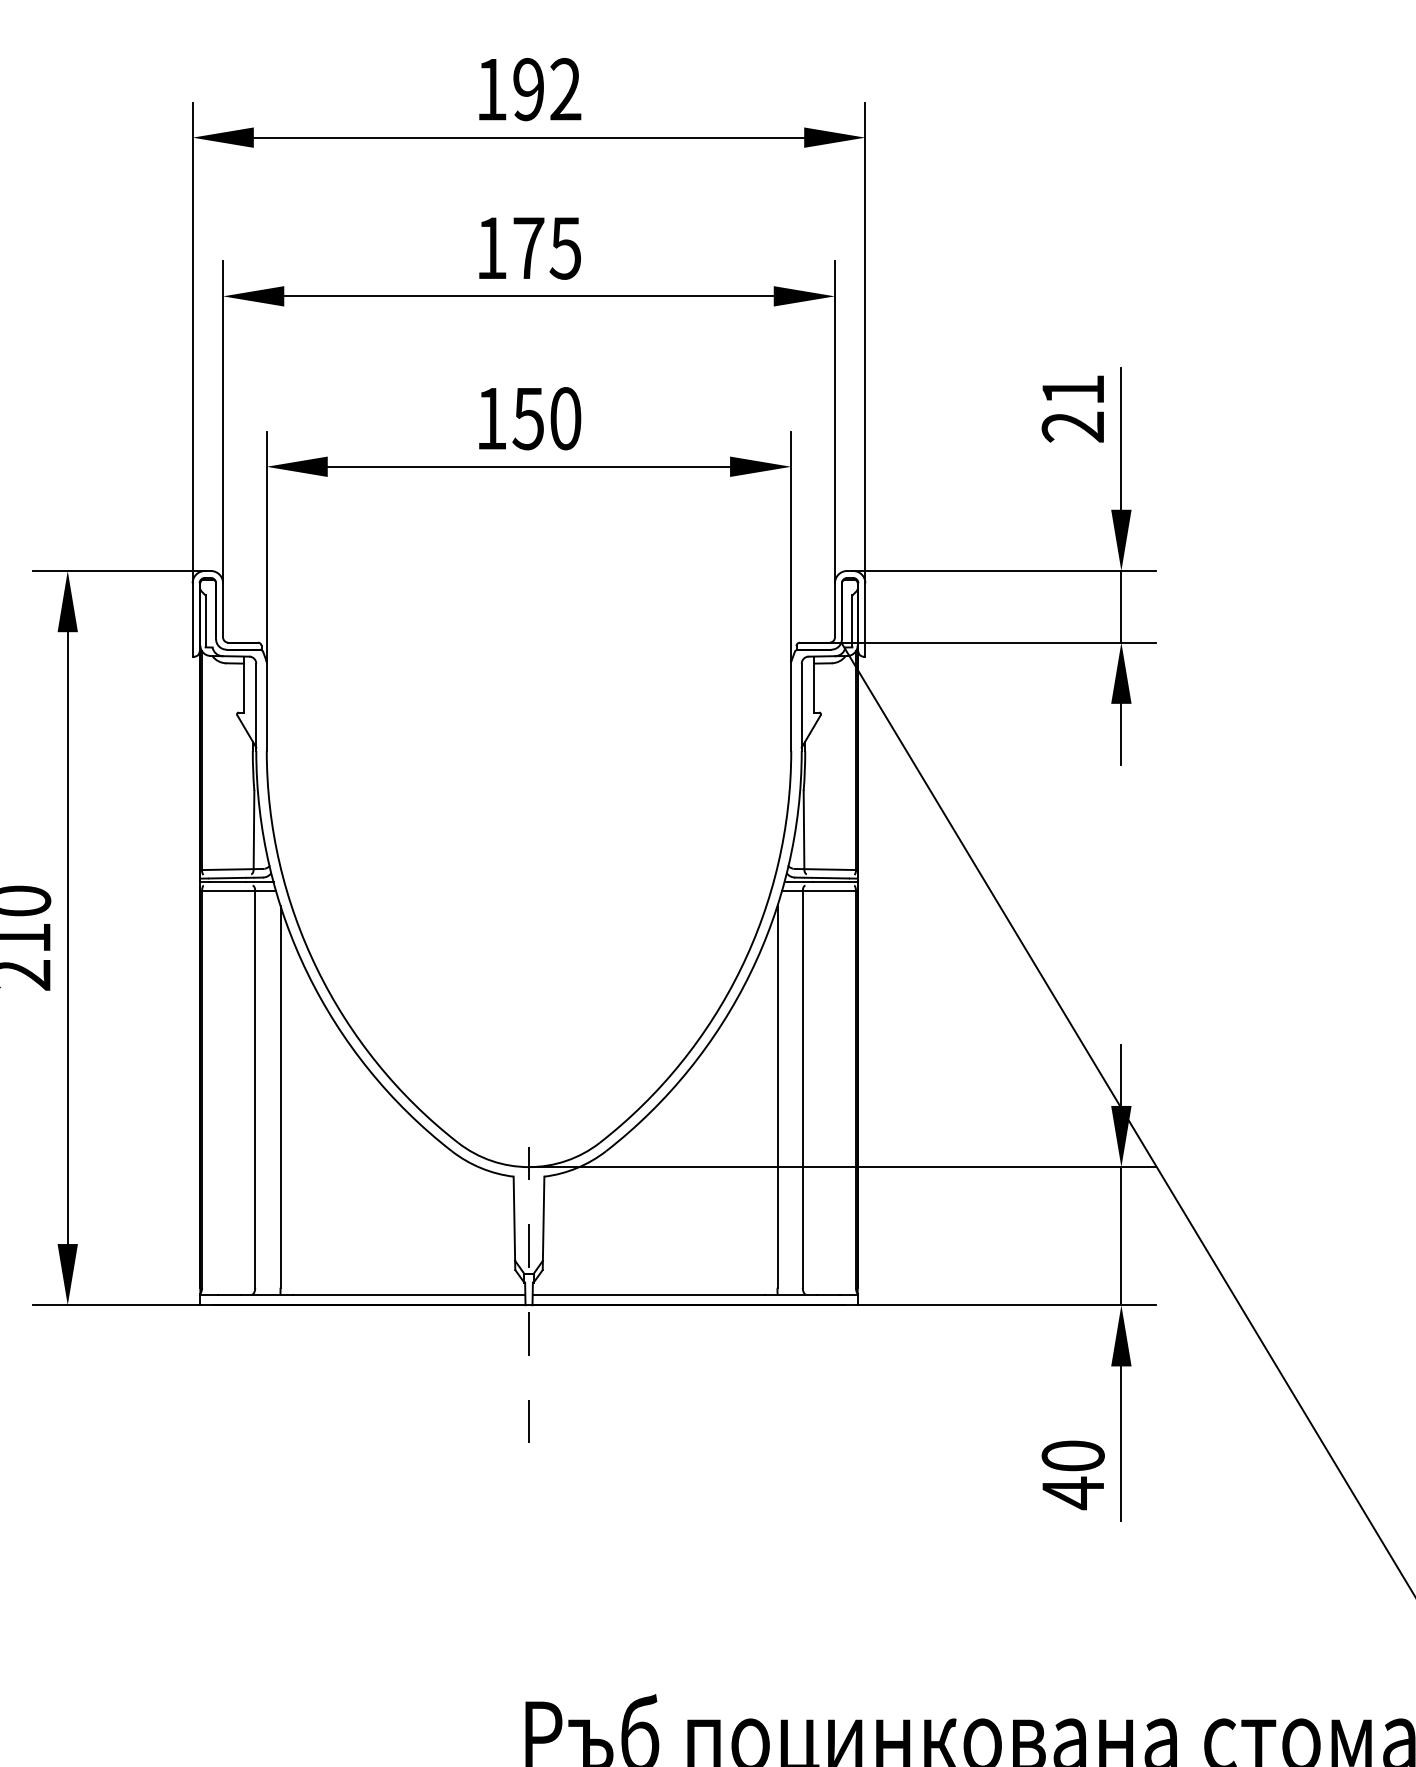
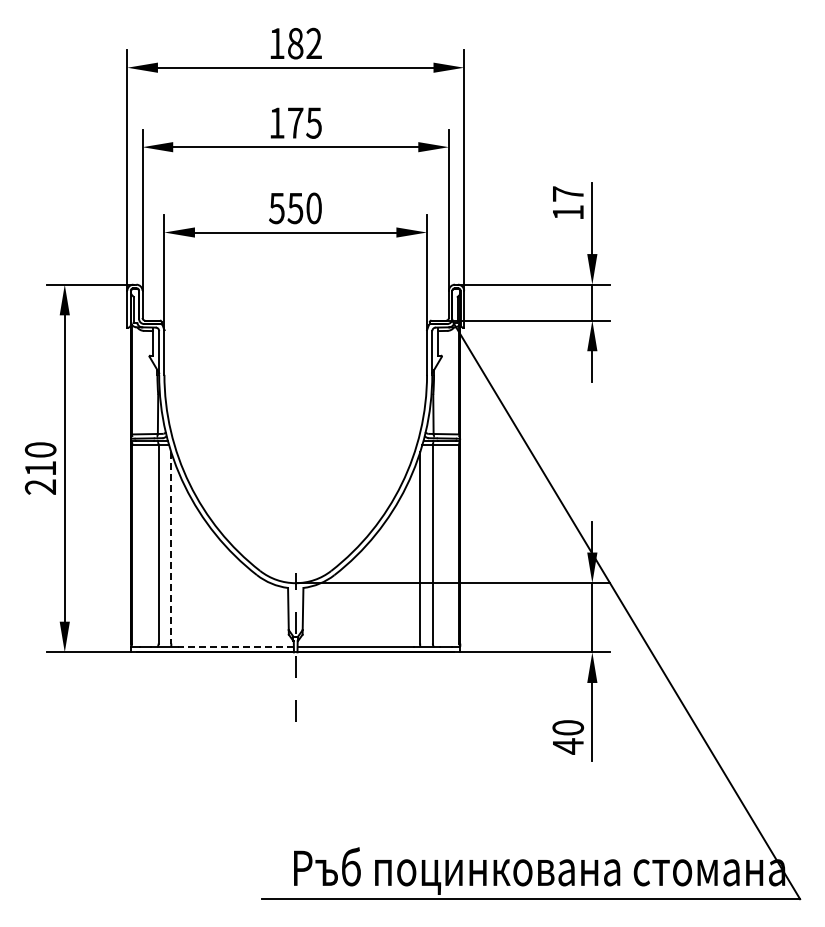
text: (528, 89) -> (295, 43), 192 -> 182
text: (1071, 408) -> (567, 203), 21 -> 17
text: (490, 418) -> (276, 208), 150 -> 550
line: (280, 1097) -> (171, 548), solid -> dashed
line: (408, 1295) -> (235, 647), solid -> dashed

